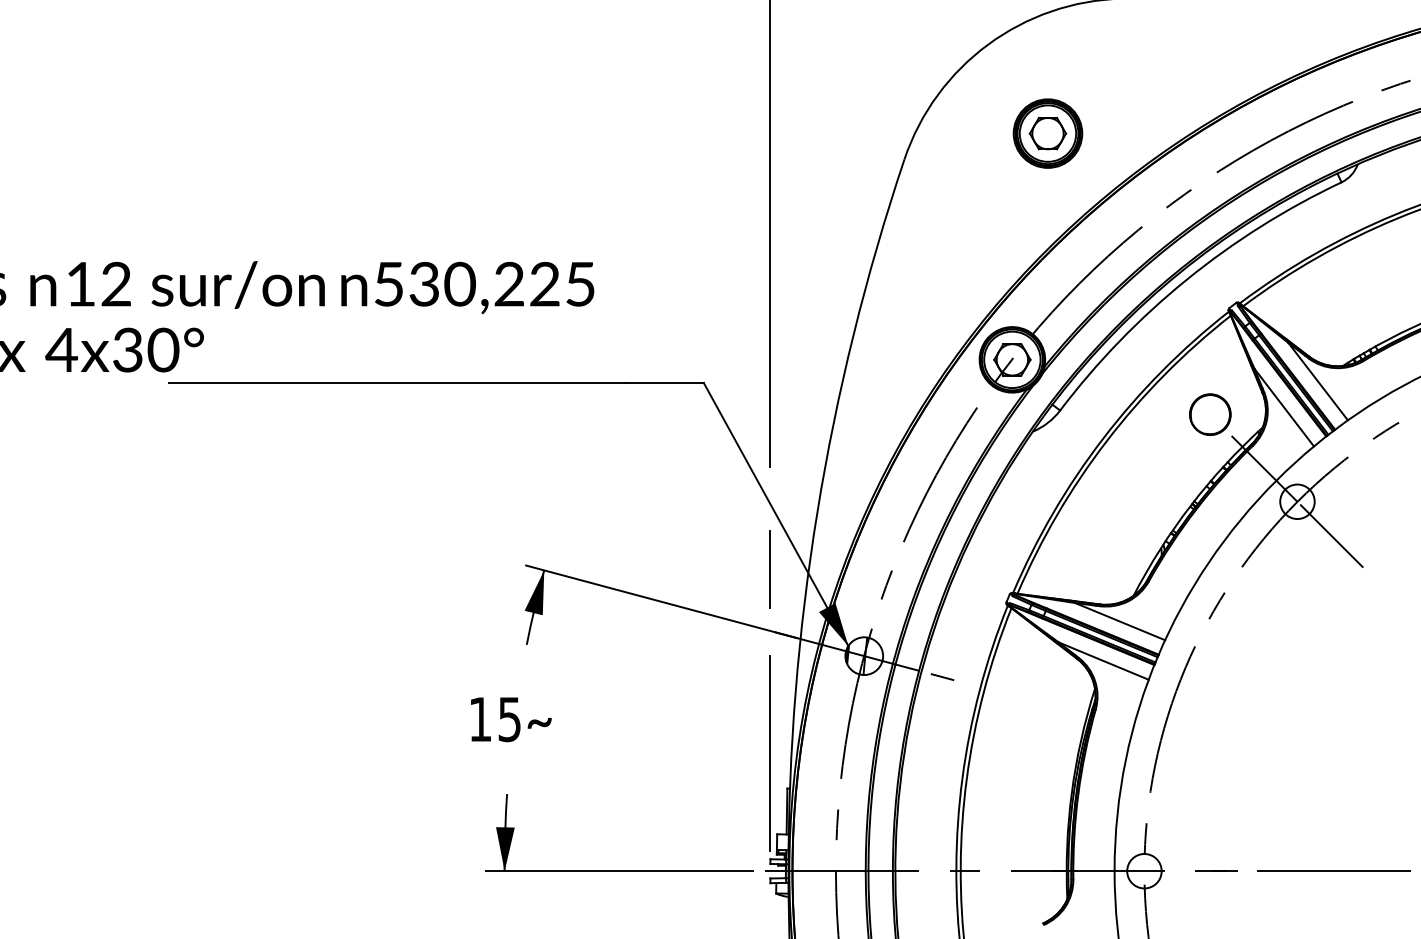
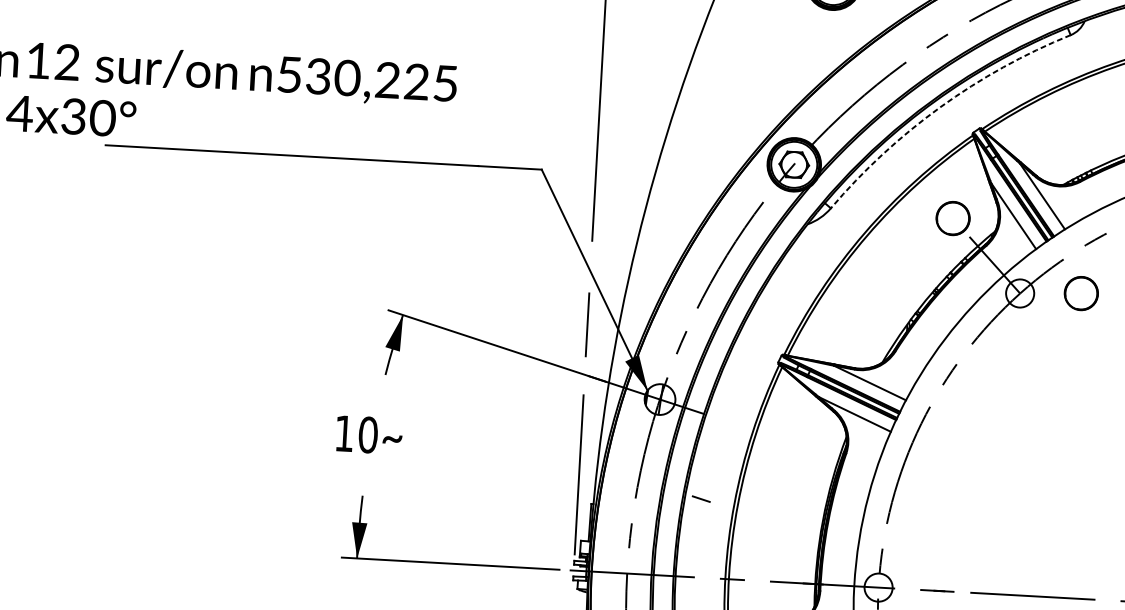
arc: (1187, 279) -> (940, 107), solid -> dashed
circle: (1372, 497) -> (1081, 293), added
line: (1331, 535) -> (1046, 322), removed
line: (942, 676) -> (701, 498), moved
text: (509, 719) -> (368, 435), 15 -> 10

